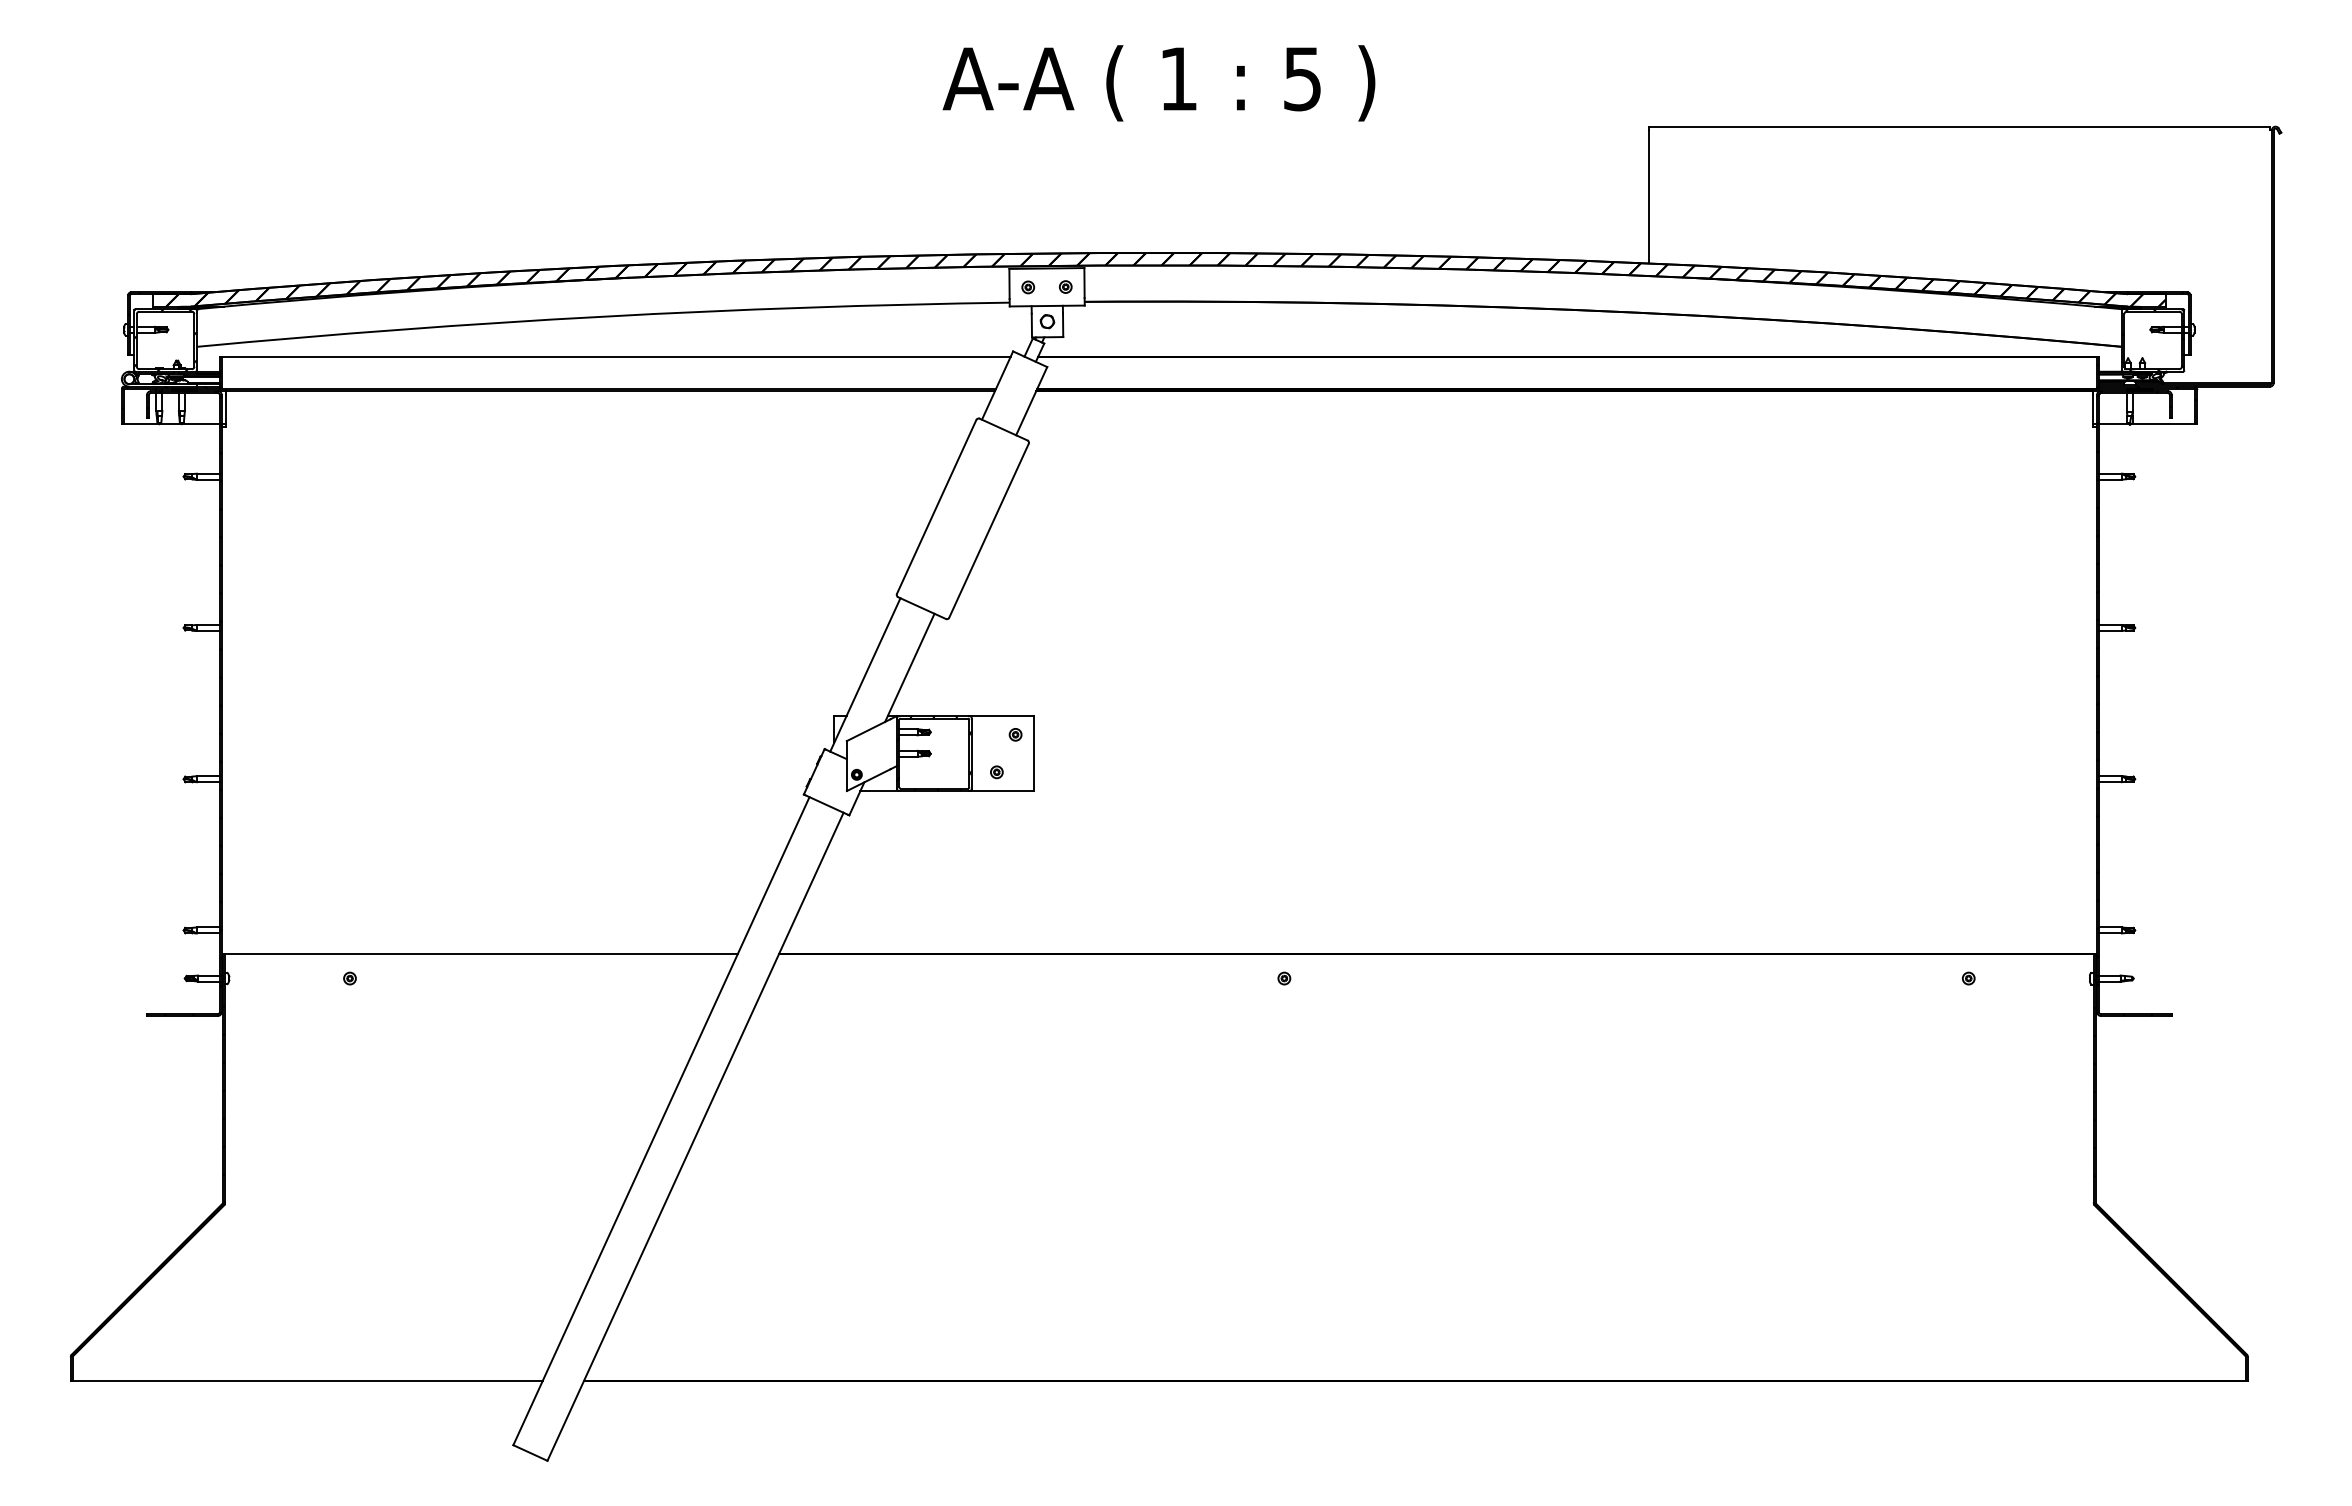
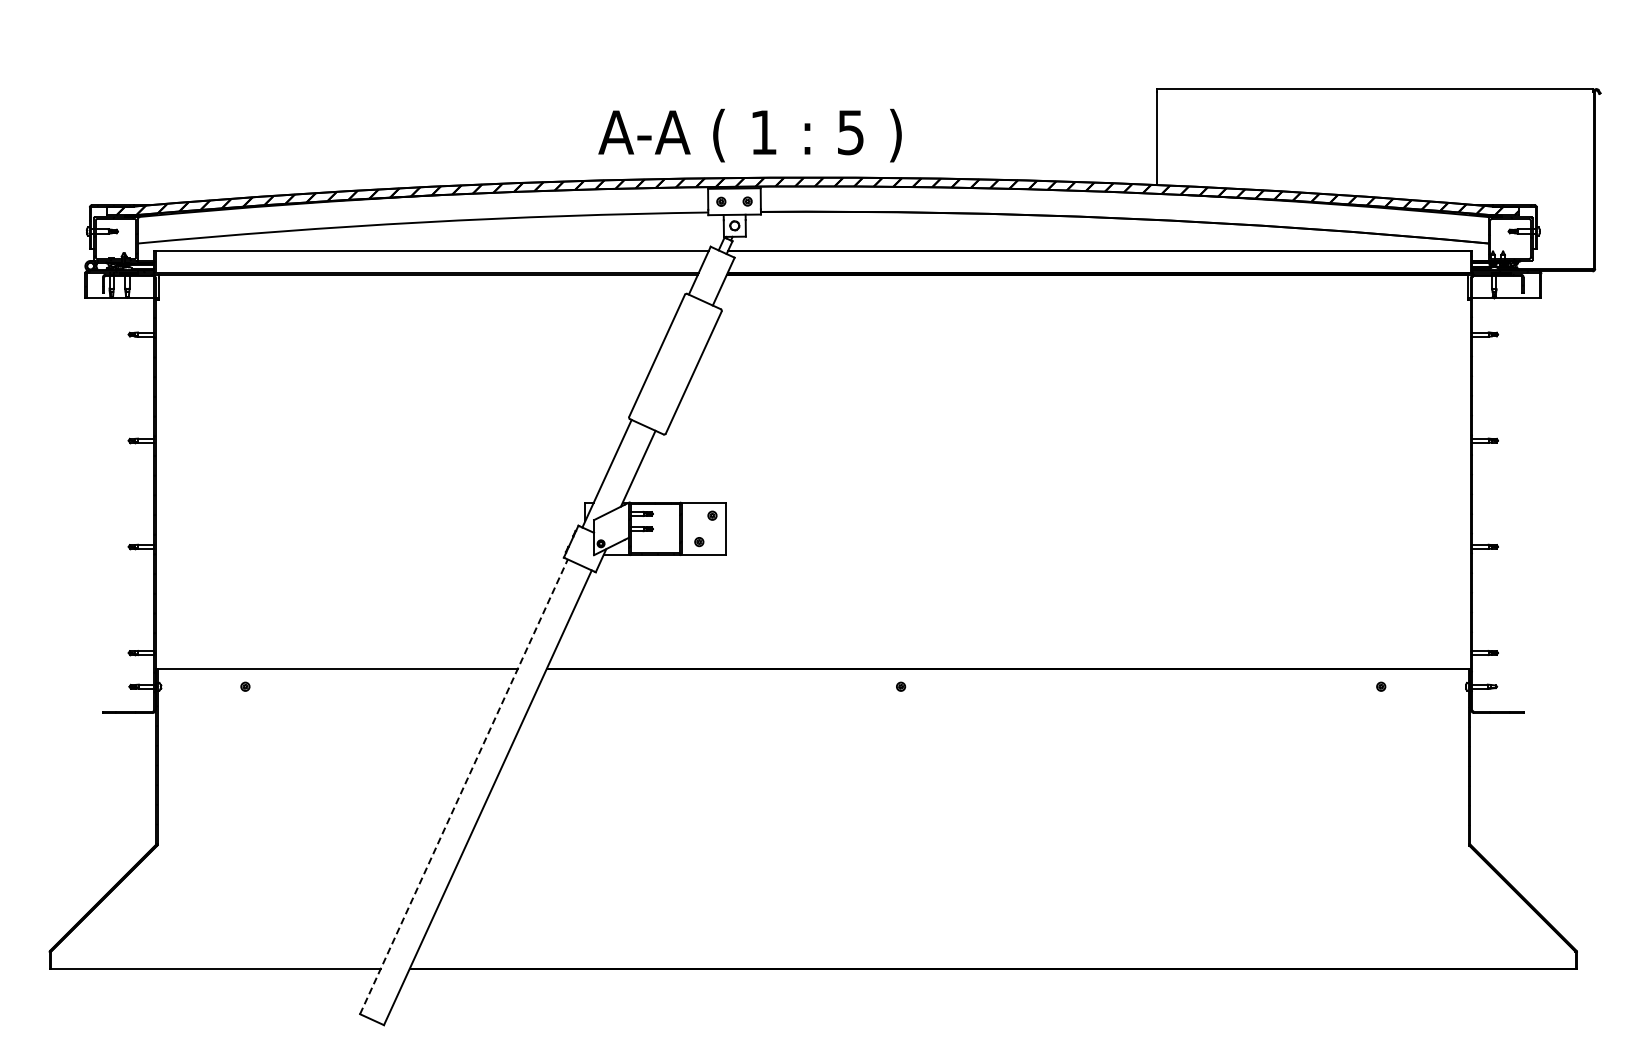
text: (1158, 83) -> (749, 135), moved
line: (660, 1120) -> (463, 786), solid -> dashed

